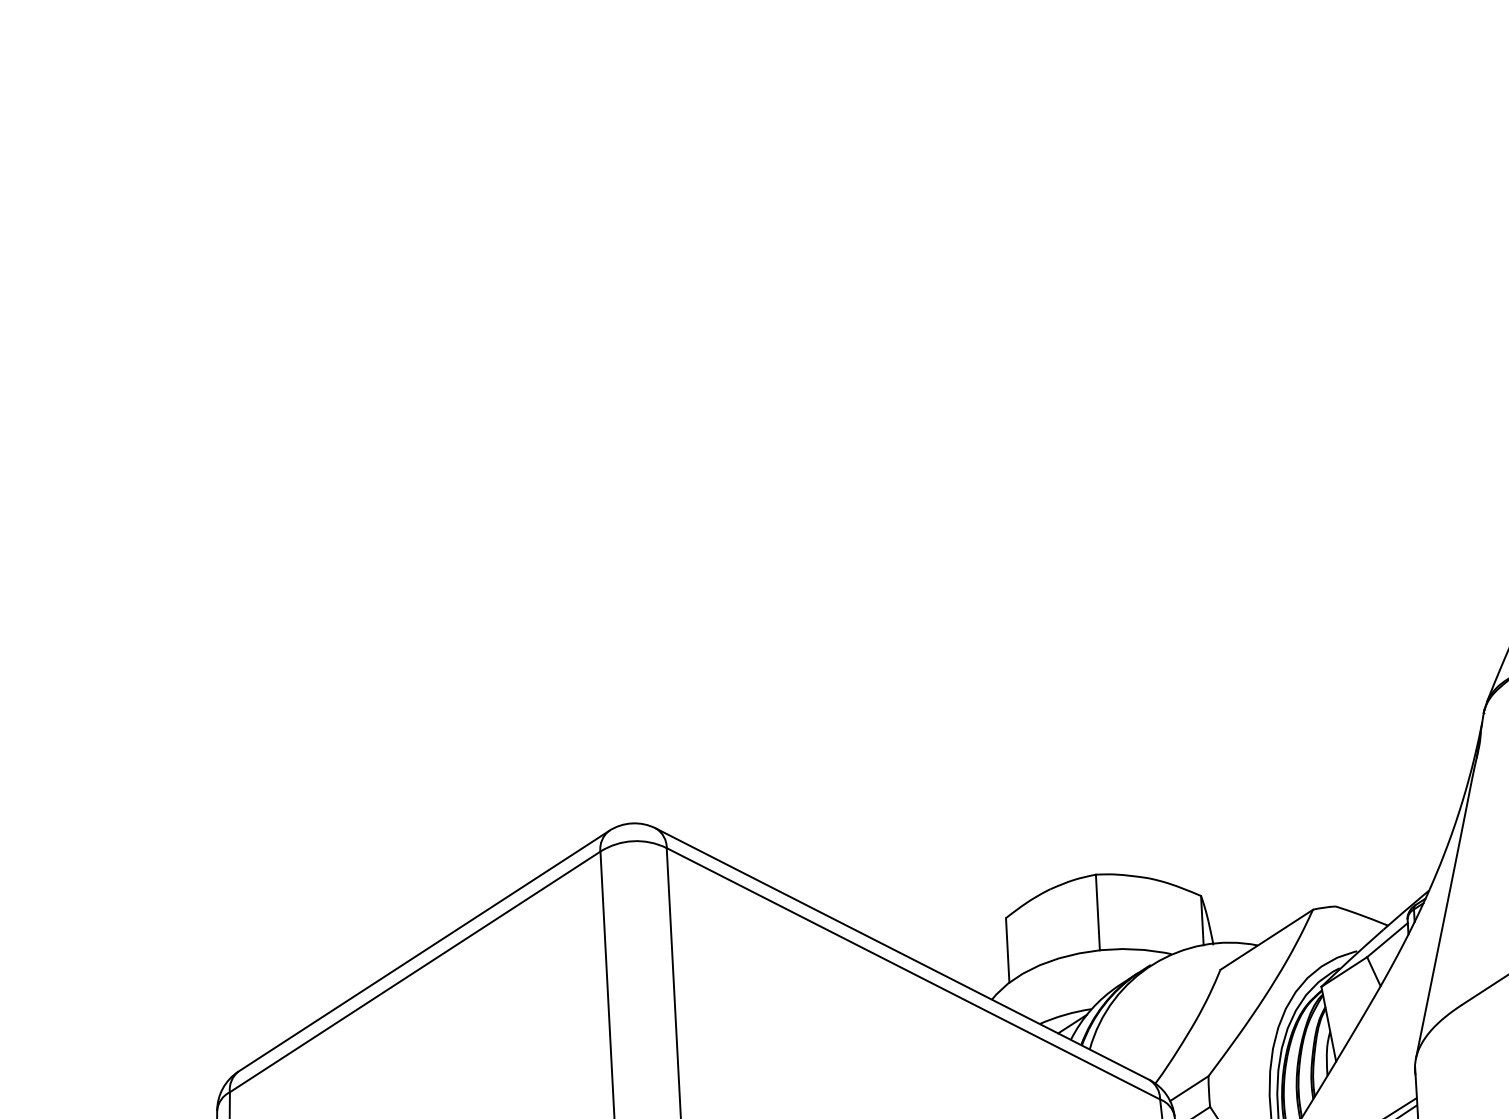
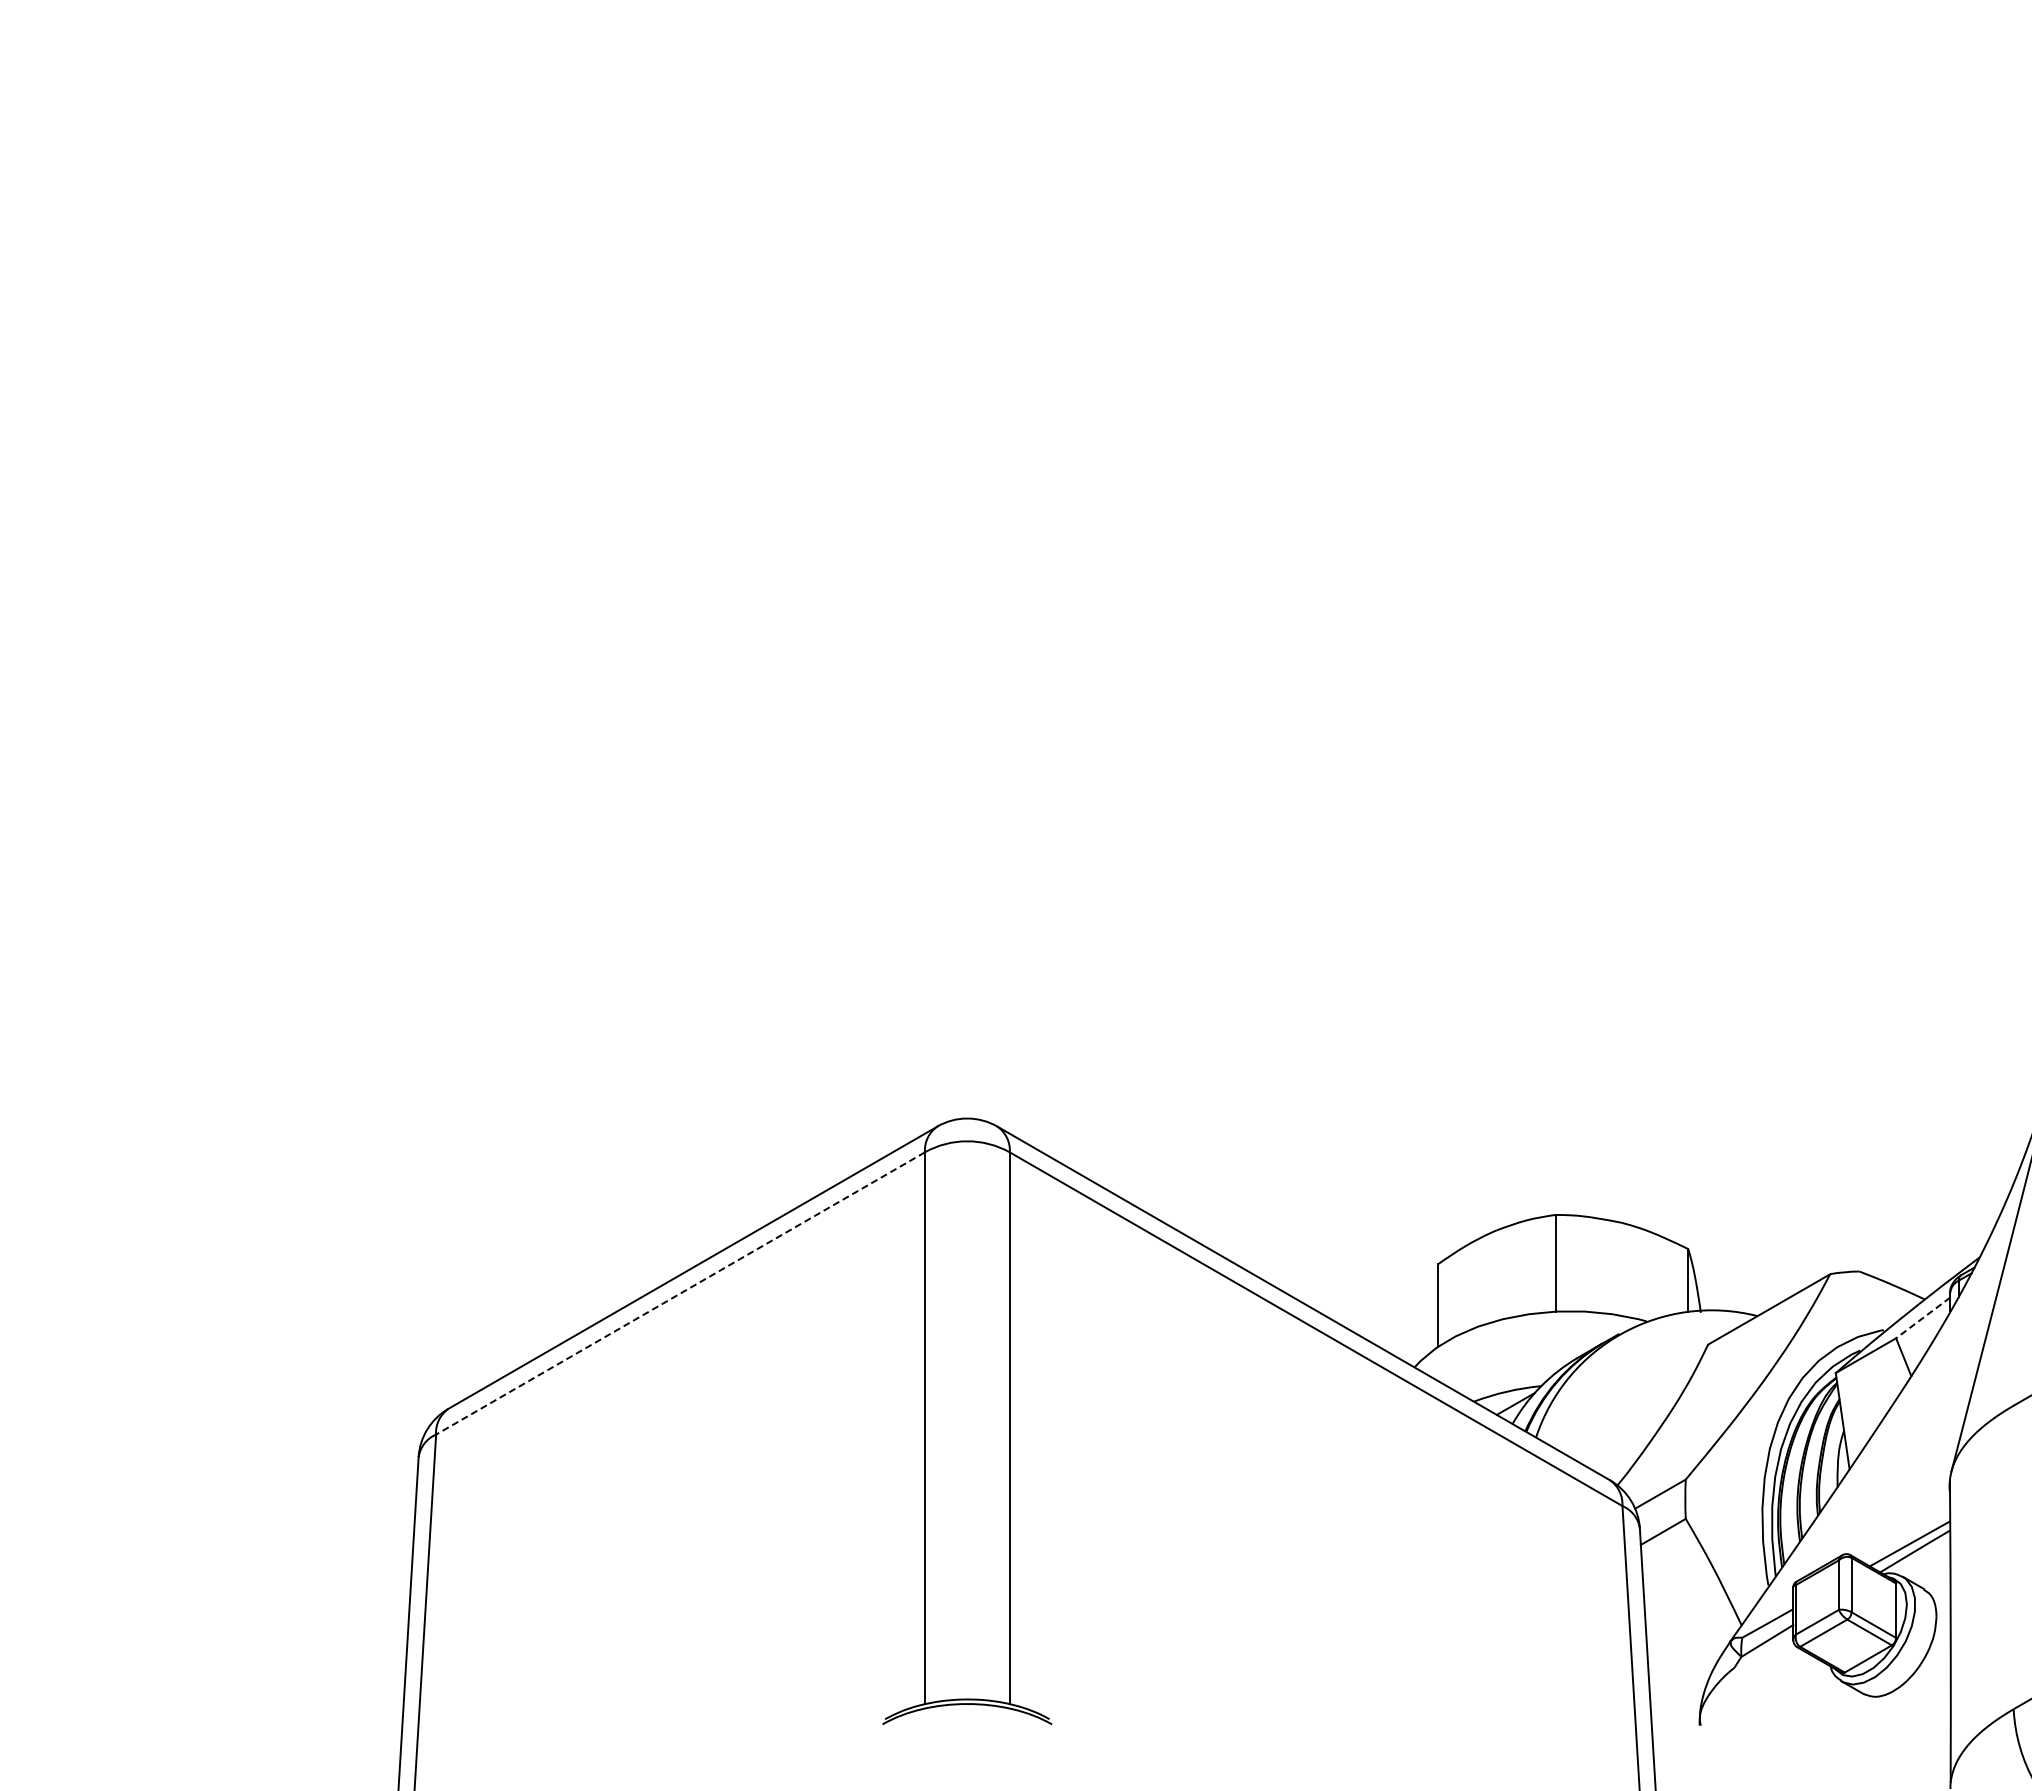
line: (1387, 939) -> (1923, 1317), solid -> dashed
line: (415, 971) -> (680, 1293), solid -> dashed

